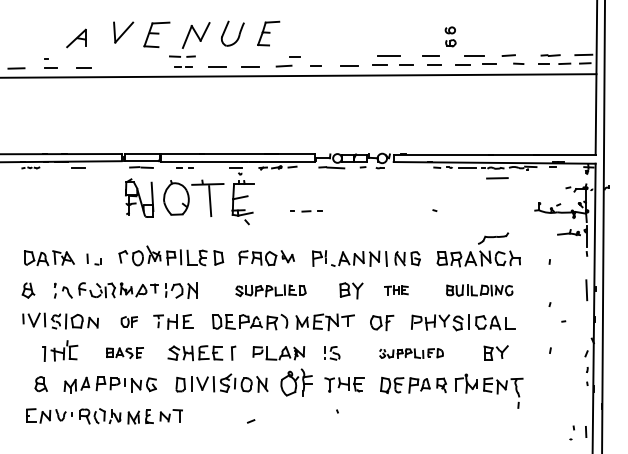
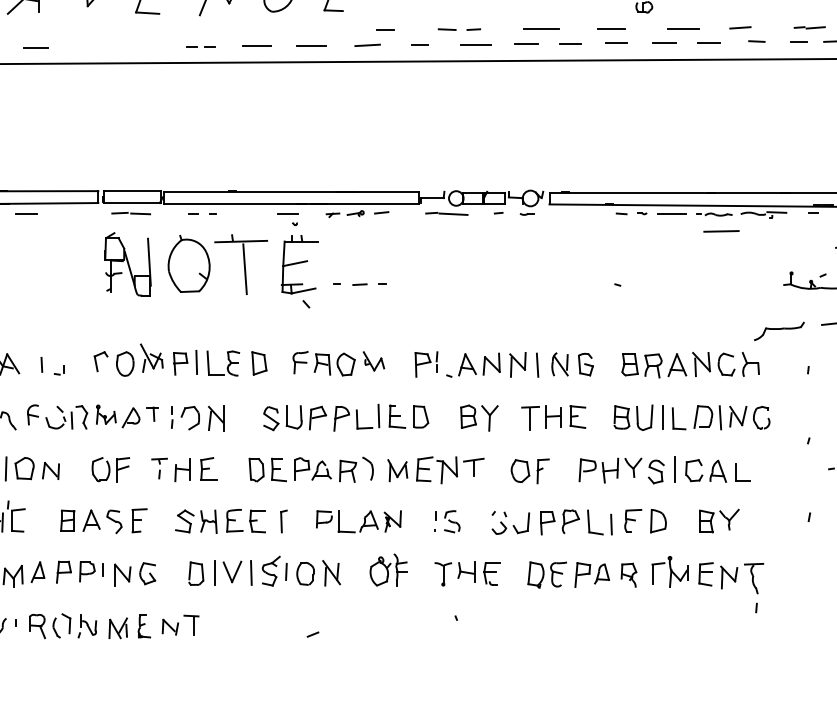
line: (180, 56) -> (456, 29), moved
part: (306, 211) -> (360, 284), moved
part: (493, 238) -> (779, 331), moved
part: (270, 290) -> (345, 417), size x1.43
part: (396, 290) -> (554, 417), size x1.67
part: (479, 290) -> (691, 417), size x1.43
part: (129, 321) -> (111, 468), size x1.43
part: (124, 352) -> (102, 520), size x1.43
part: (411, 353) -> (578, 521), size x1.67
part: (296, 382) -> (388, 570), size x0.71

